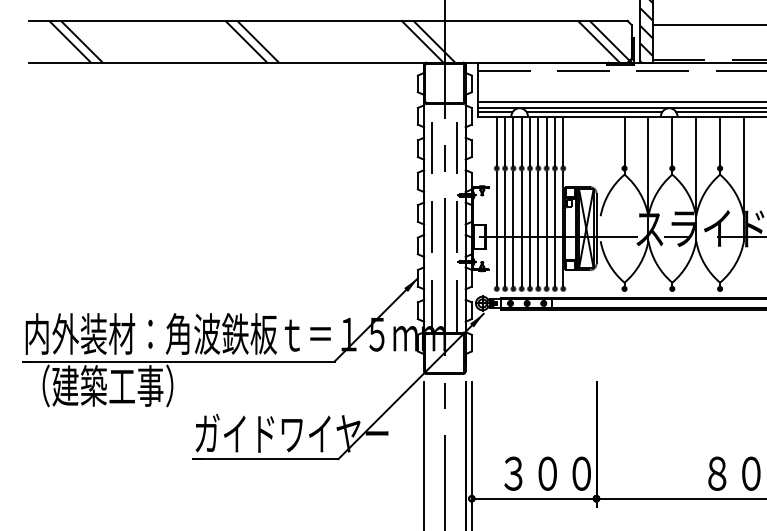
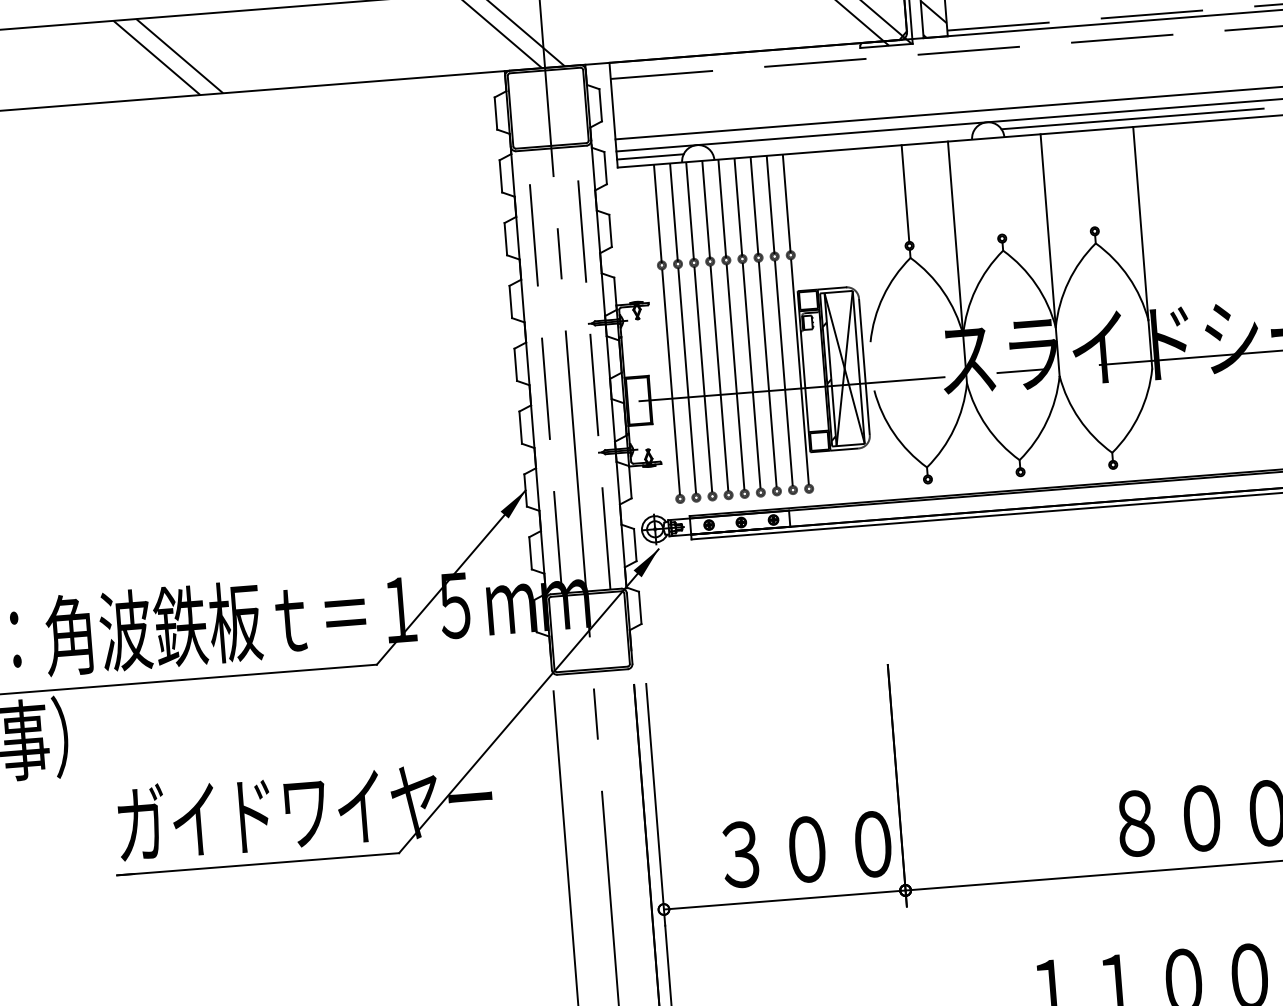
line: (594, 112) -> (842, 141), removed
line: (672, 141) -> (998, 186), removed
line: (720, 141) -> (1091, 178), removed

